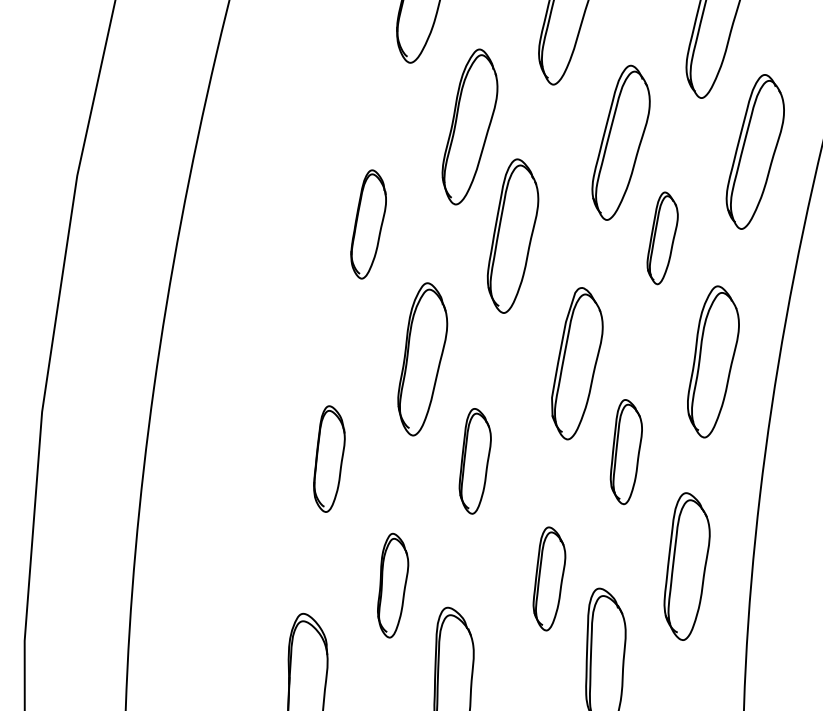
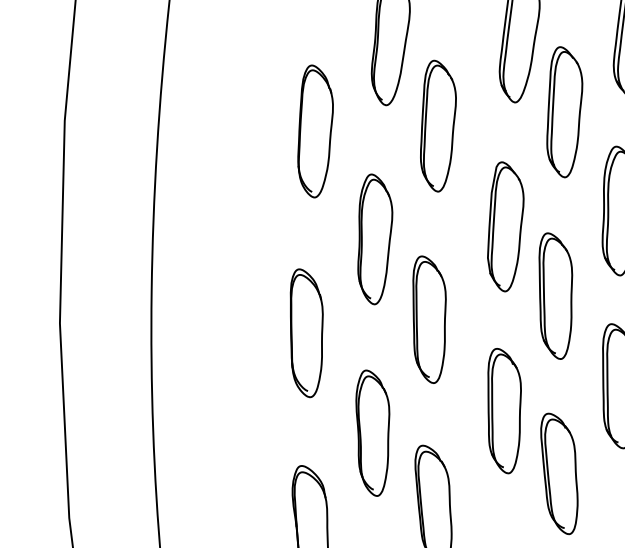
part: (368, 224) -> (315, 131), size x1.43
part: (662, 238) -> (564, 112), size x1.67
part: (626, 451) -> (556, 295), size x1.43
part: (329, 458) -> (306, 332), size x1.43
part: (475, 461) -> (430, 319), size x1.43
part: (549, 578) -> (504, 410), size x1.43
part: (392, 585) -> (373, 432), size x1.43

